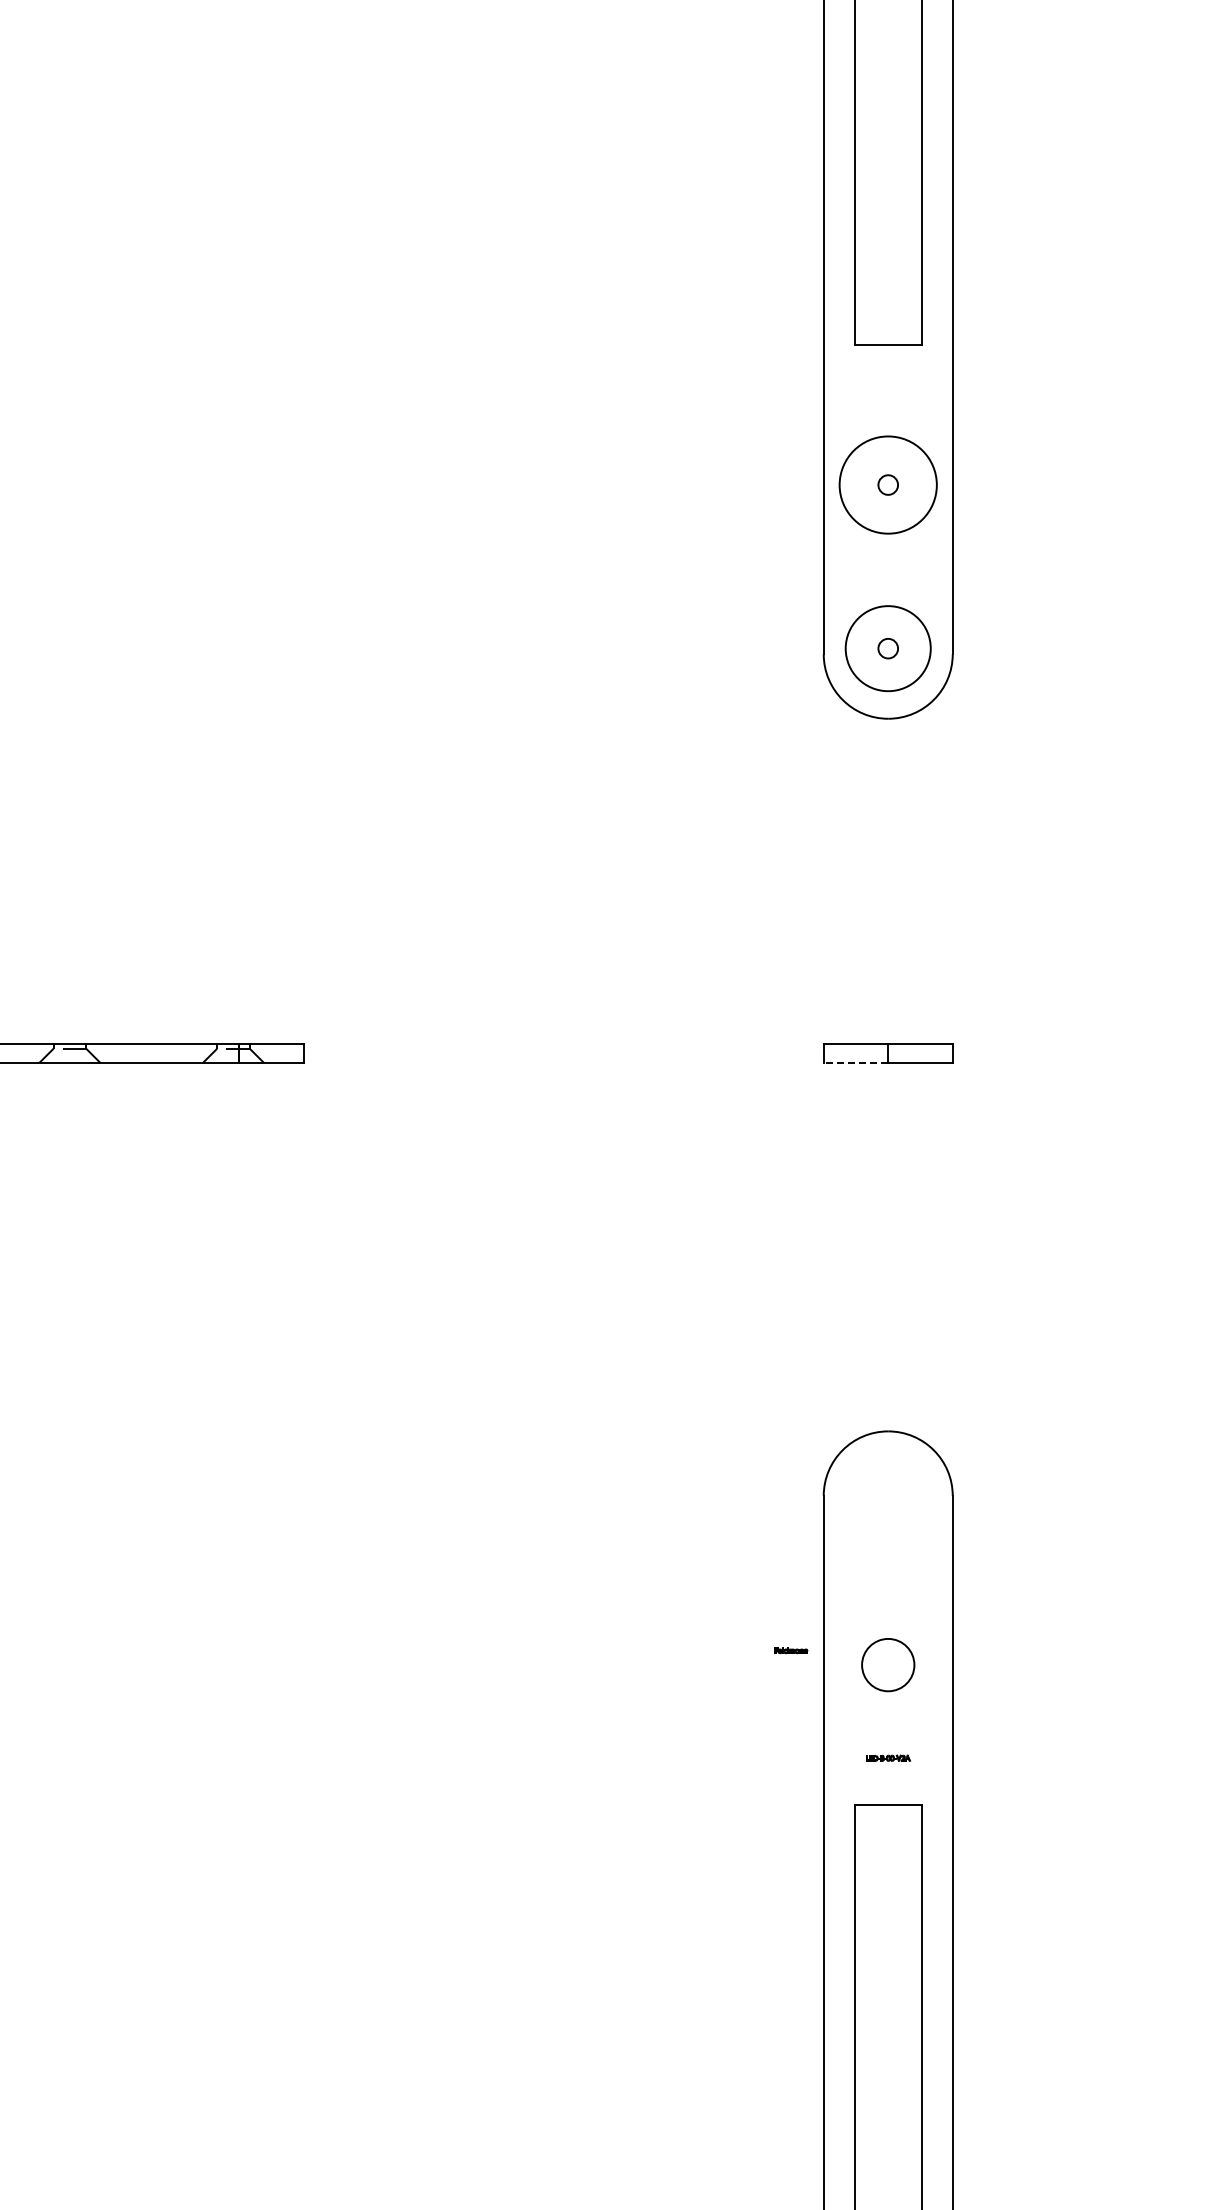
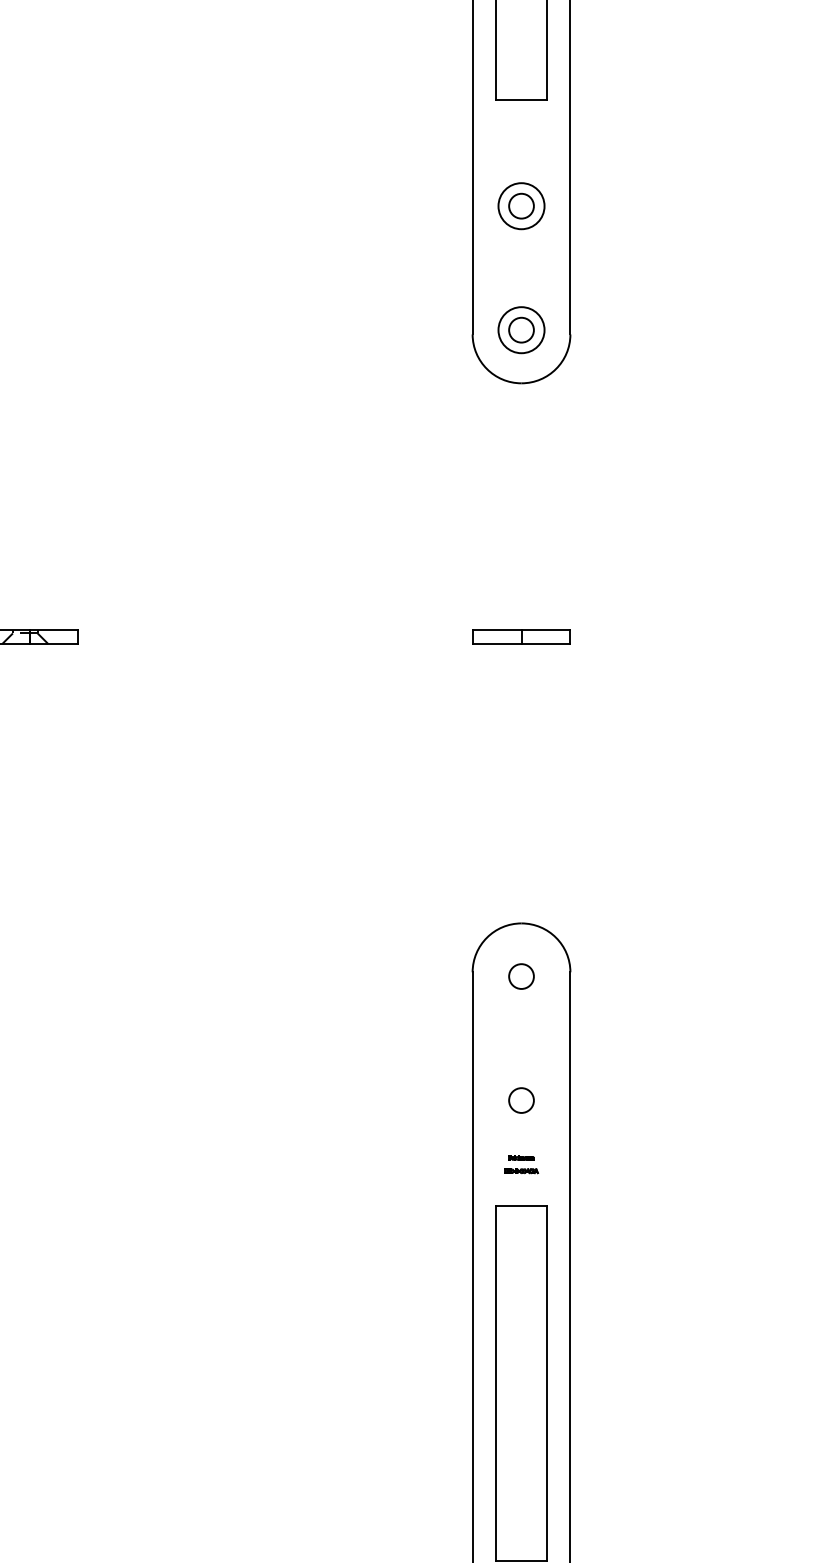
circle: (887, 484) -> (520, 205), size x0.62
circle: (887, 484) -> (520, 205), size x1.67
circle: (887, 648) -> (520, 330), size x0.71
circle: (887, 648) -> (520, 330), size x1.67
line: (855, 1062) -> (496, 643), dashed -> solid
circle: (888, 1501) -> (521, 976), added
part: (791, 1650) -> (521, 1157), moved
circle: (887, 1664) -> (520, 1100), size x0.62

